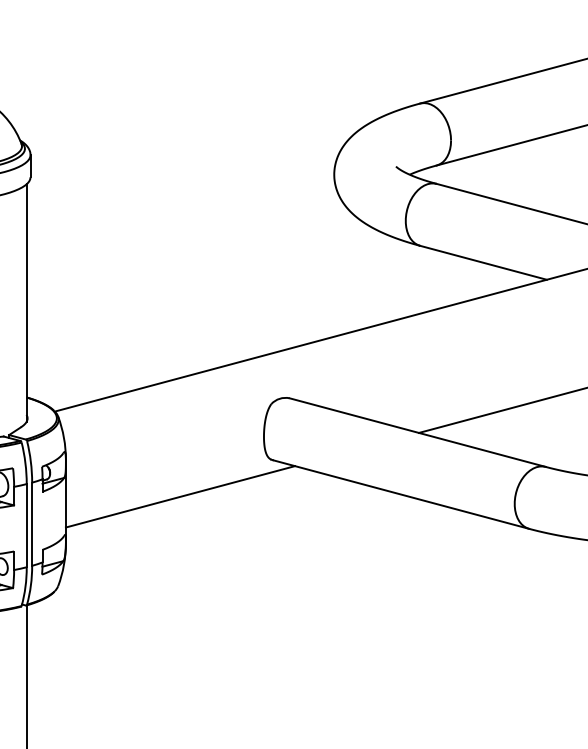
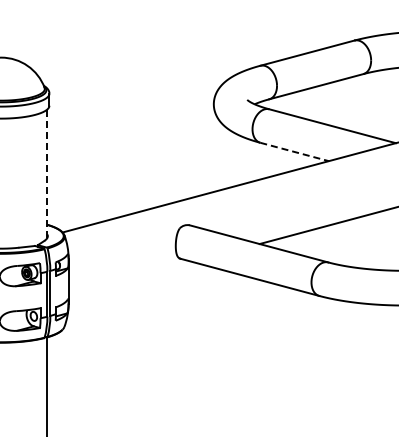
line: (483, 261) -> (294, 151), solid -> dashed
line: (26, 302) -> (47, 173), solid -> dashed
line: (180, 496) -> (130, 278), removed

